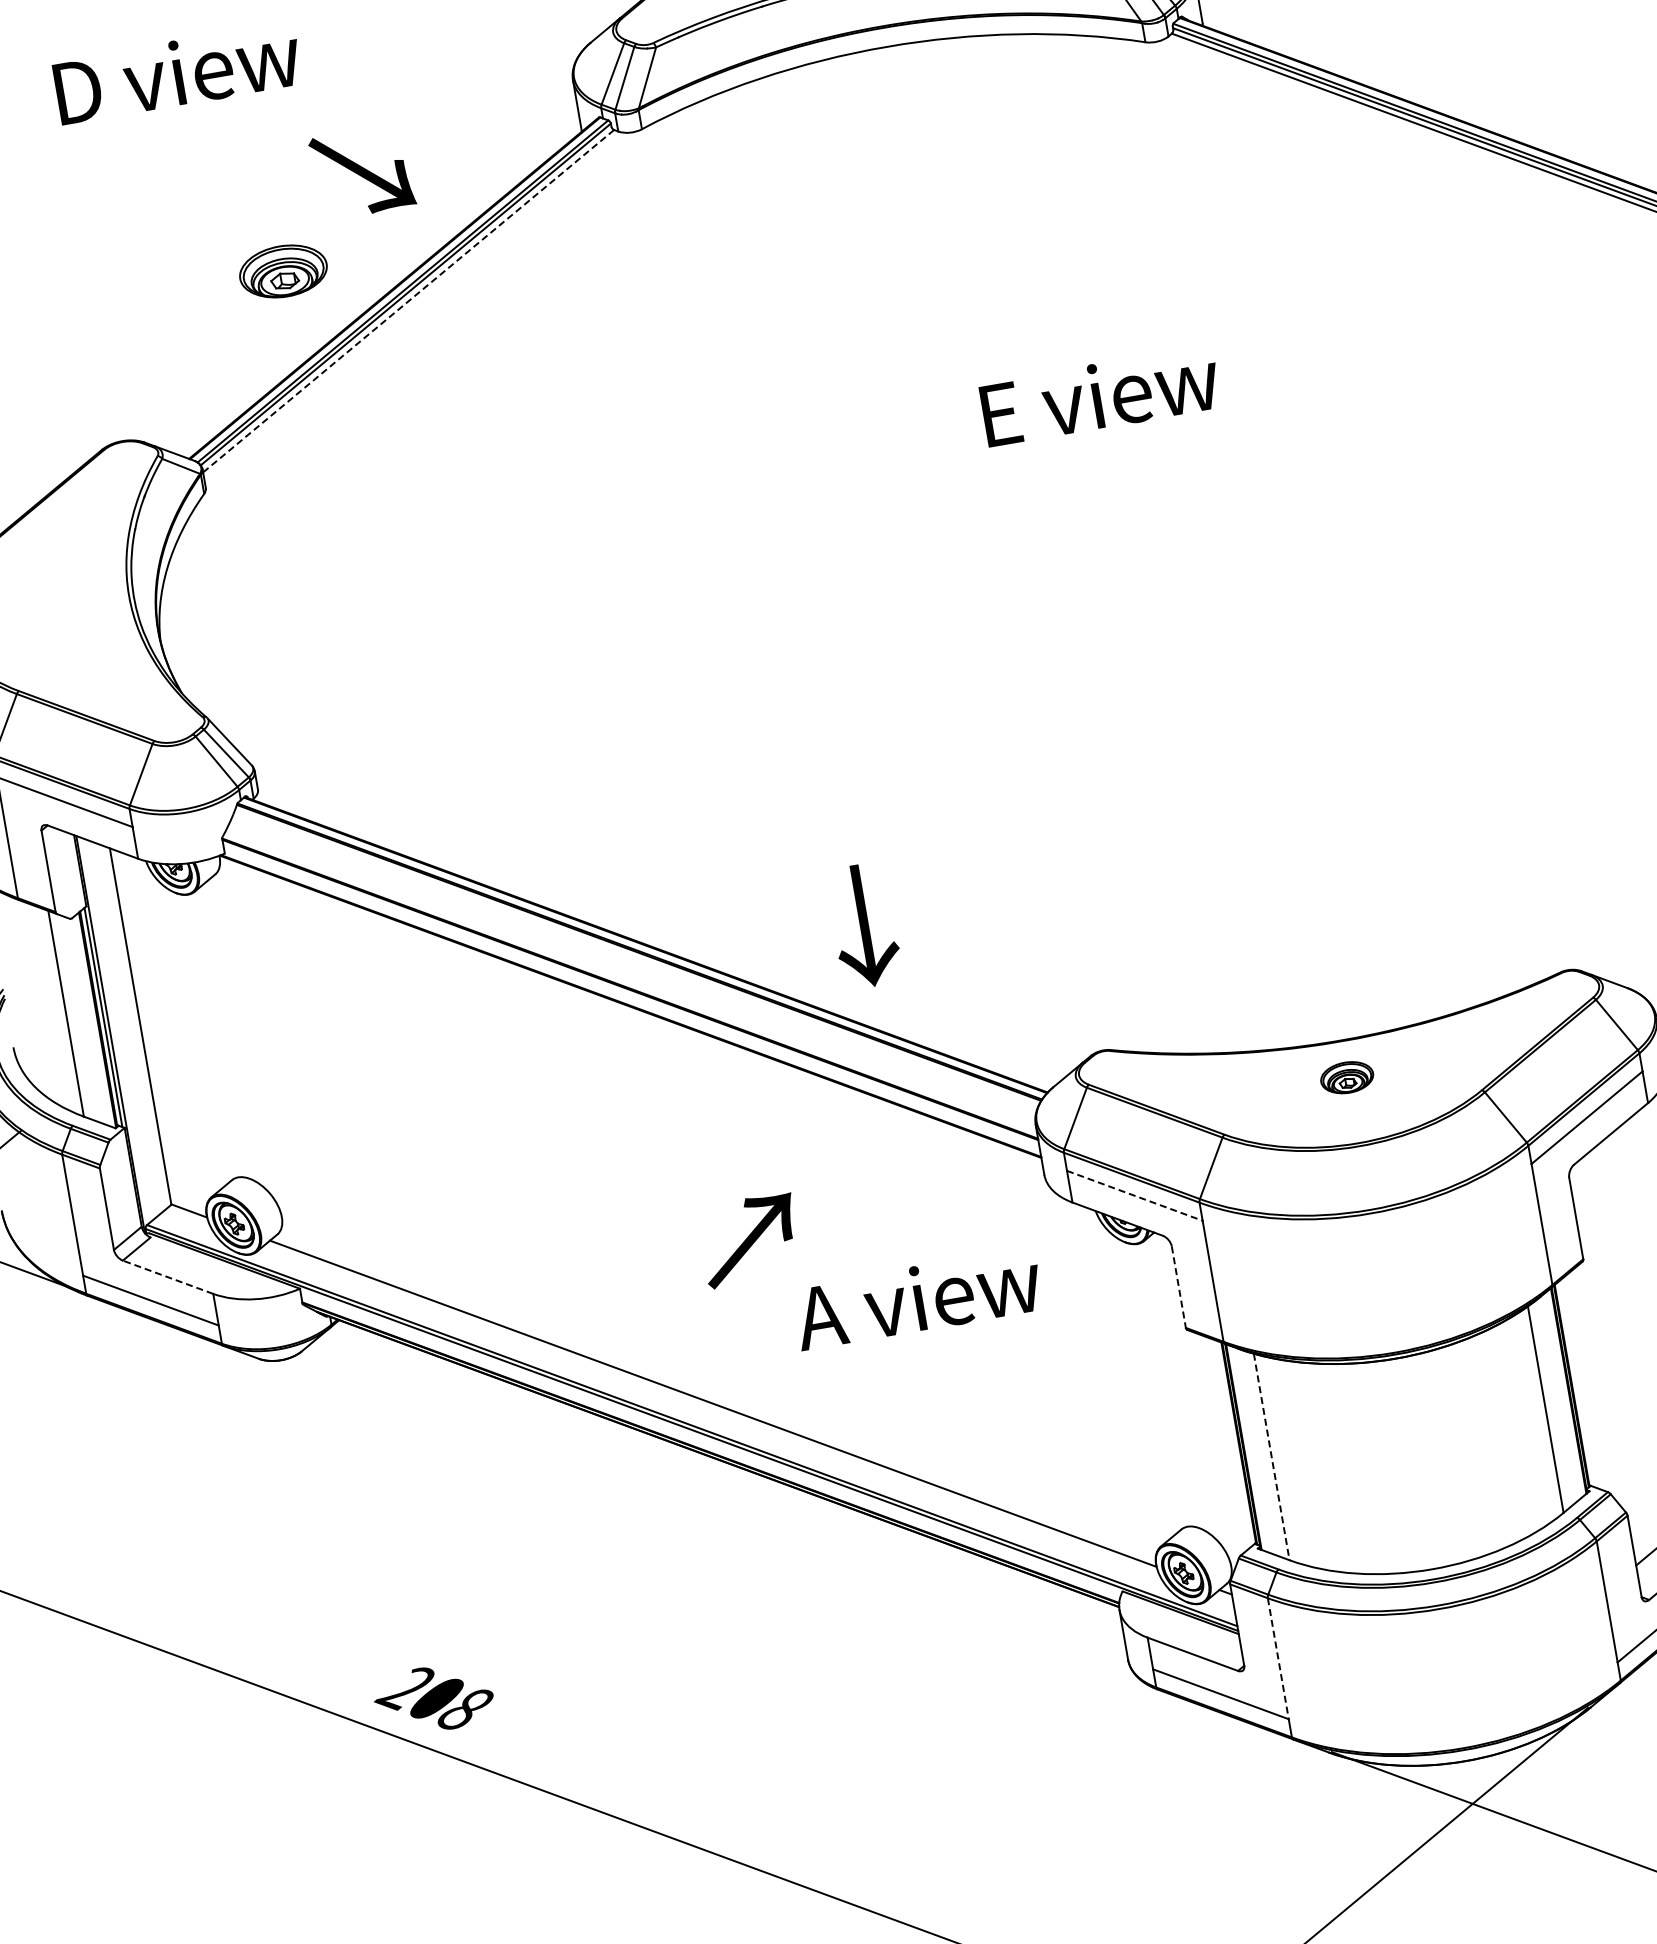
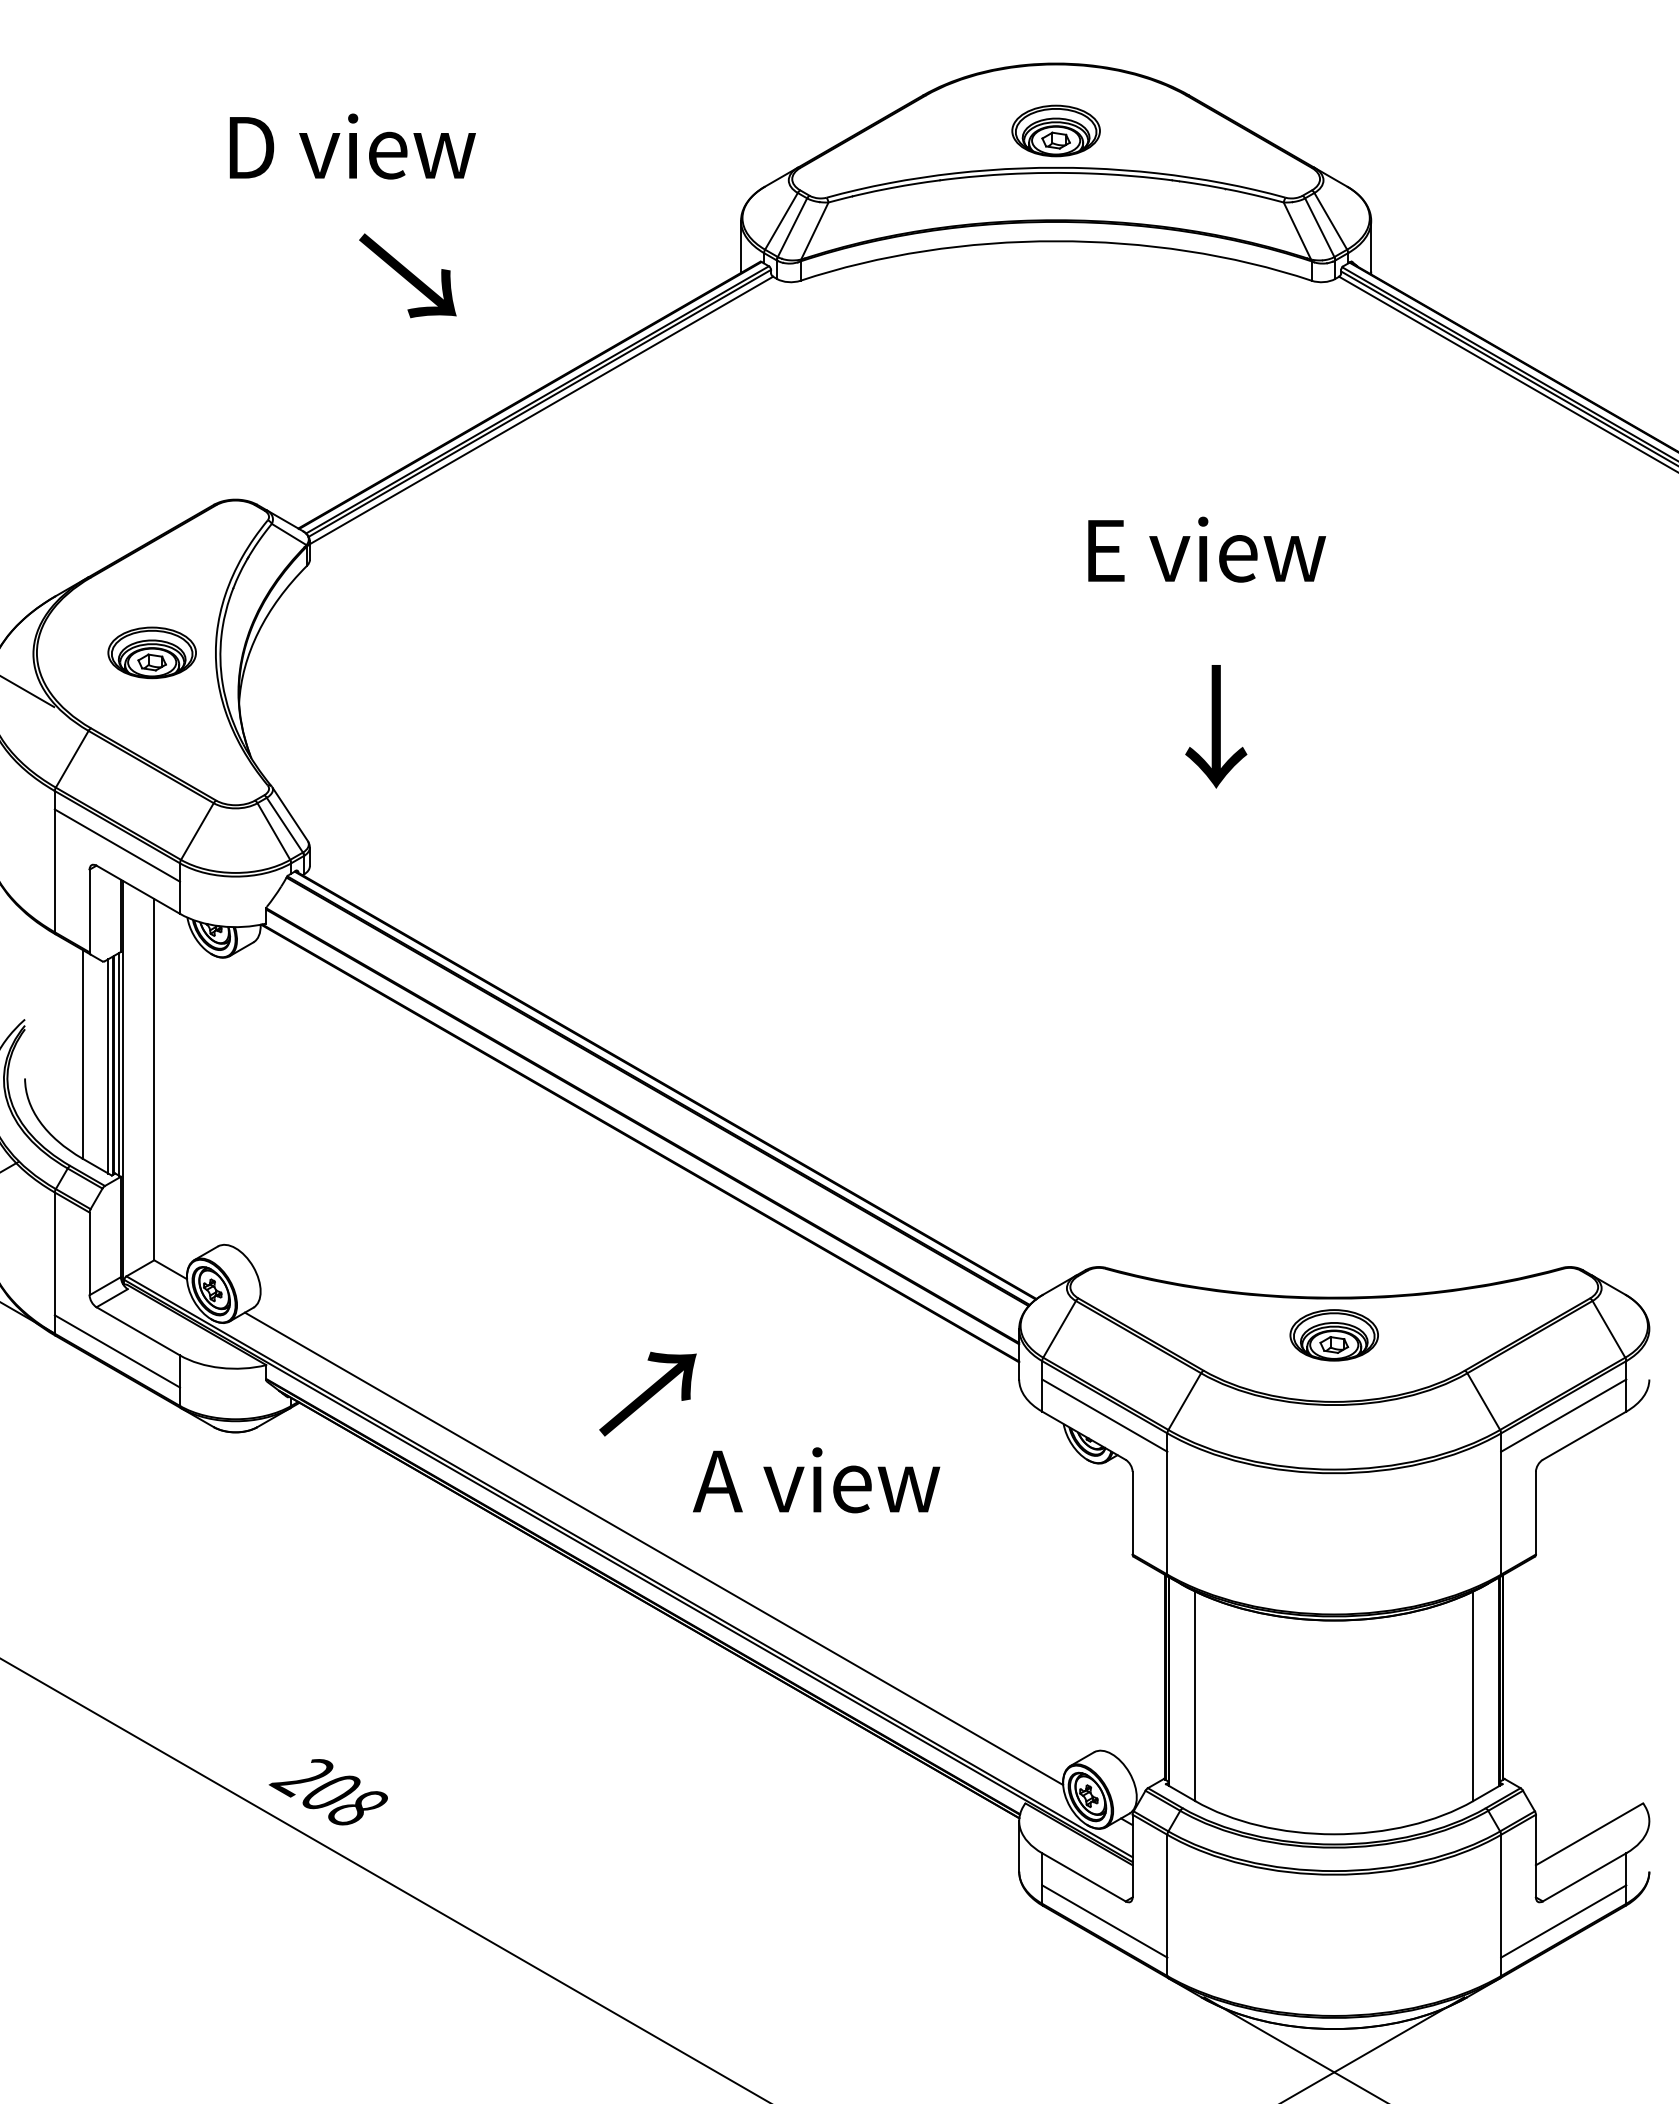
text: (362, 172) -> (407, 275), moved
part: (282, 271) -> (151, 652), moved
line: (408, 301) -> (541, 410), dashed -> solid
text: (1100, 395) -> (1207, 549), moved
text: (864, 925) -> (1216, 726), moved
line: (93, 1021) -> (108, 1066), added
part: (1346, 1077) -> (1333, 1335), size x1.67
line: (1135, 1195) -> (1105, 1415), dashed -> solid
text: (749, 1239) -> (647, 1393), moved
line: (167, 1277) -> (137, 1331), dashed -> solid
line: (1178, 1287) -> (1132, 1513), dashed -> solid
text: (917, 1299) -> (816, 1480), moved
line: (1272, 1457) -> (1195, 1696), dashed -> solid
line: (1278, 1658) -> (1167, 1896), dashed -> solid

